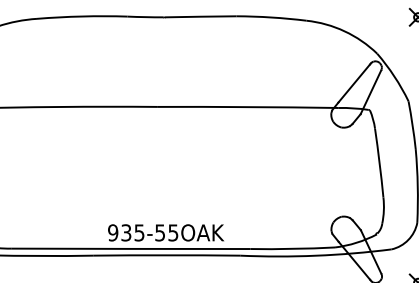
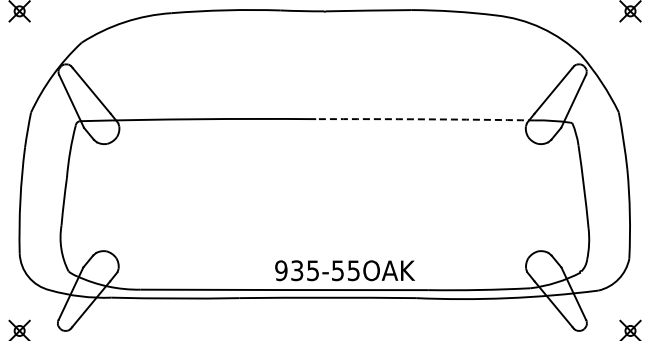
arc: (247, 107) -> (425, 119), solid -> dashed
text: (165, 232) -> (344, 270), moved

